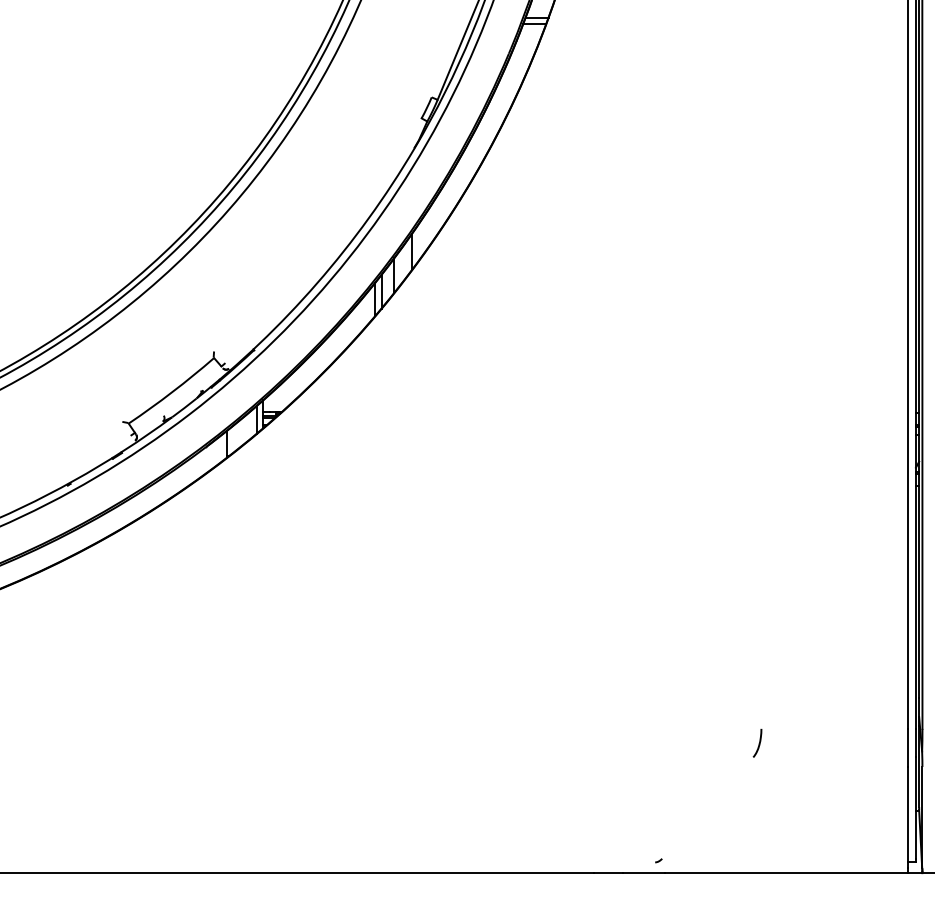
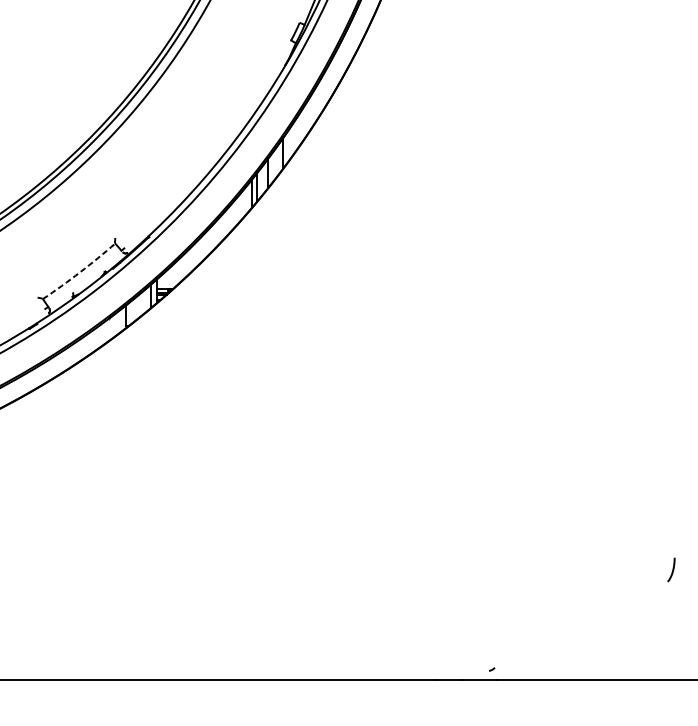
arc: (172, 392) -> (80, 272), solid -> dashed
curve: (758, 743) -> (672, 570), moved

